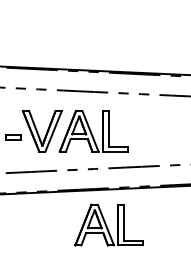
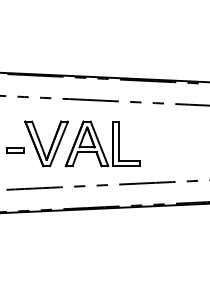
part: (108, 224) -> (119, 246), removed

